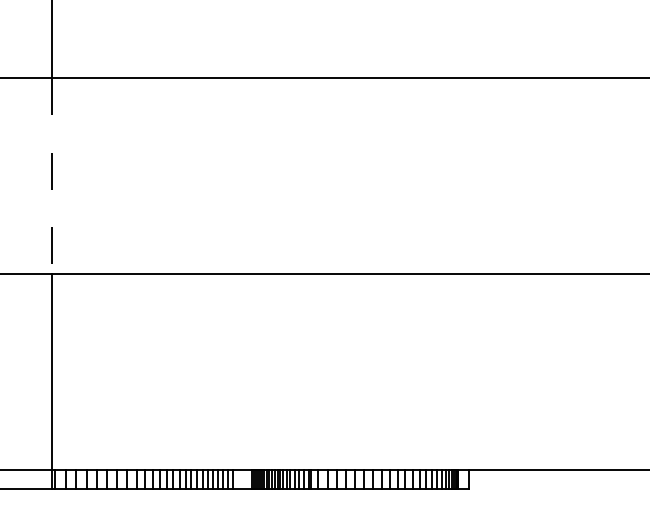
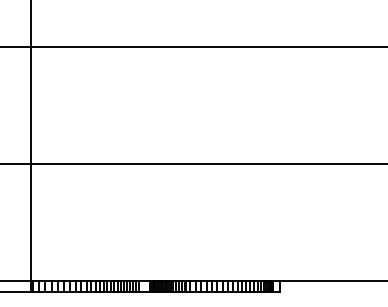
line: (51, 176) -> (30, 105), dashed -> solid

